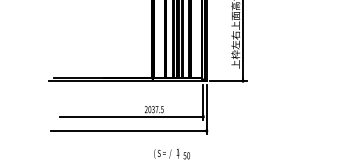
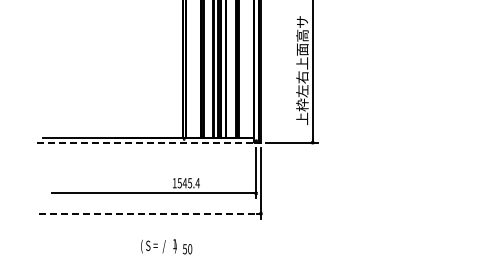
line: (128, 81) -> (149, 142), solid -> dashed
text: (153, 109) -> (185, 183), 2037.5 -> 1545.4
line: (127, 130) -> (148, 213), solid -> dashed
text: (172, 153) -> (166, 246), moved

